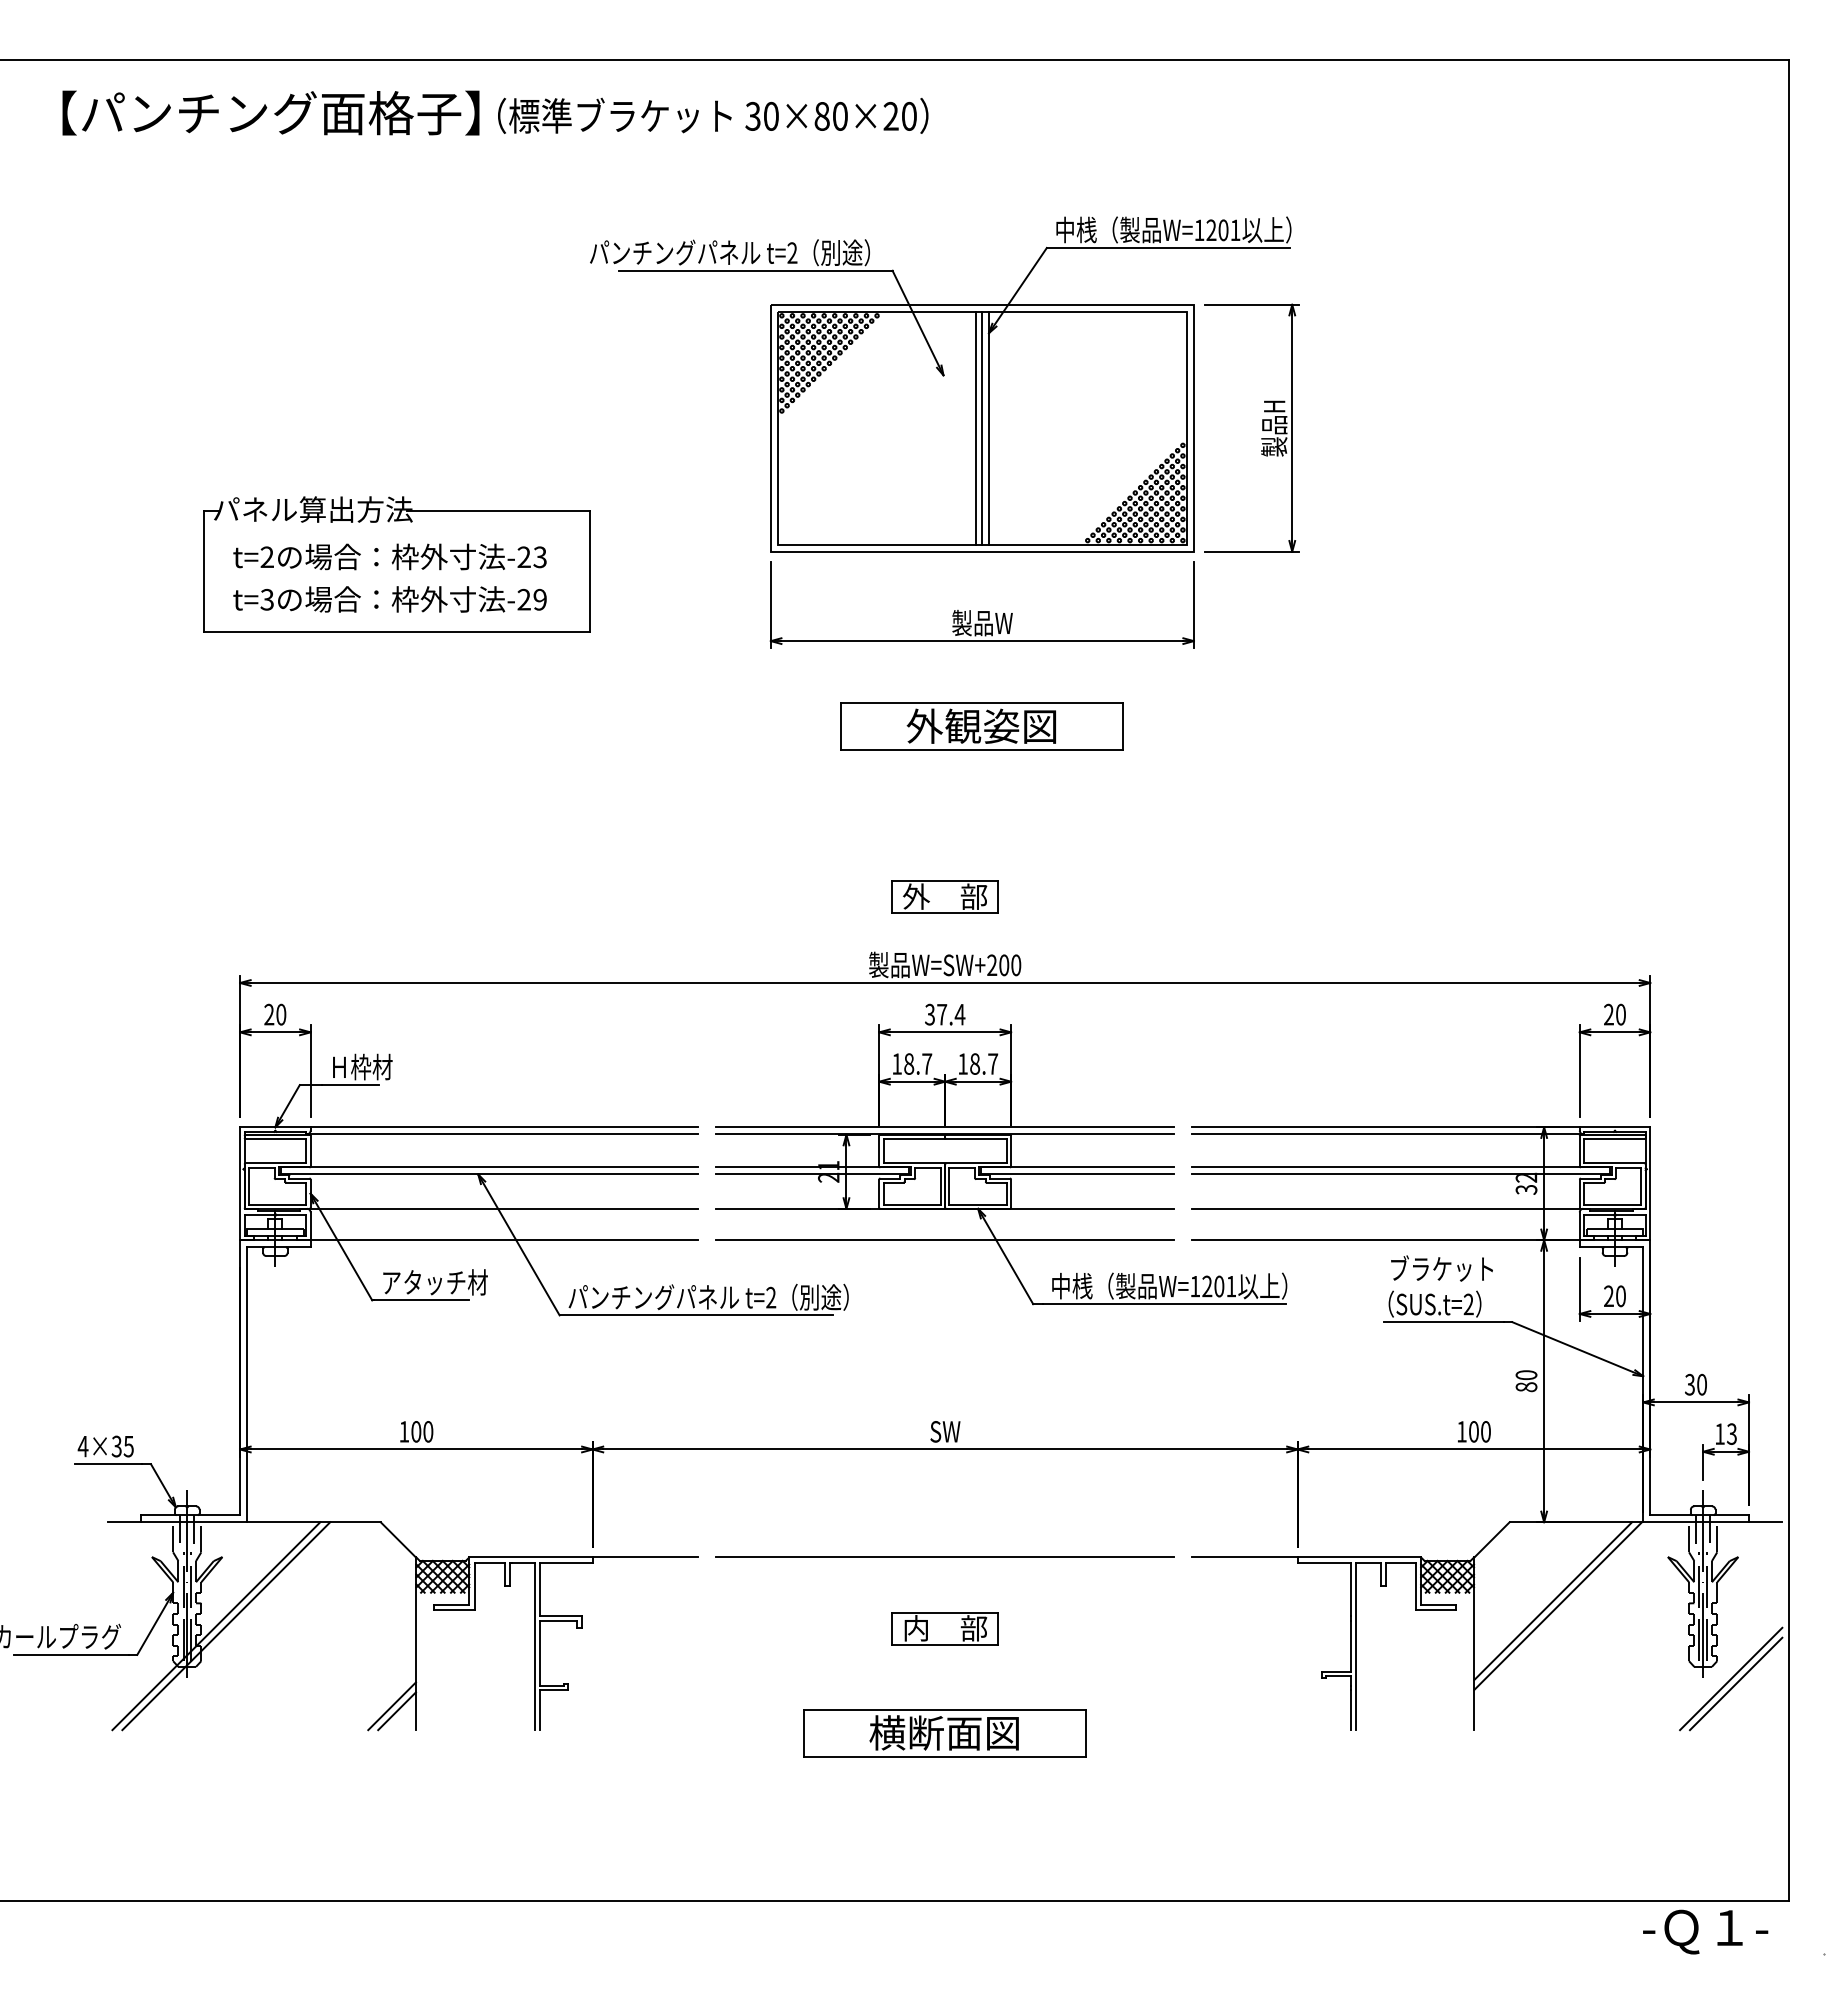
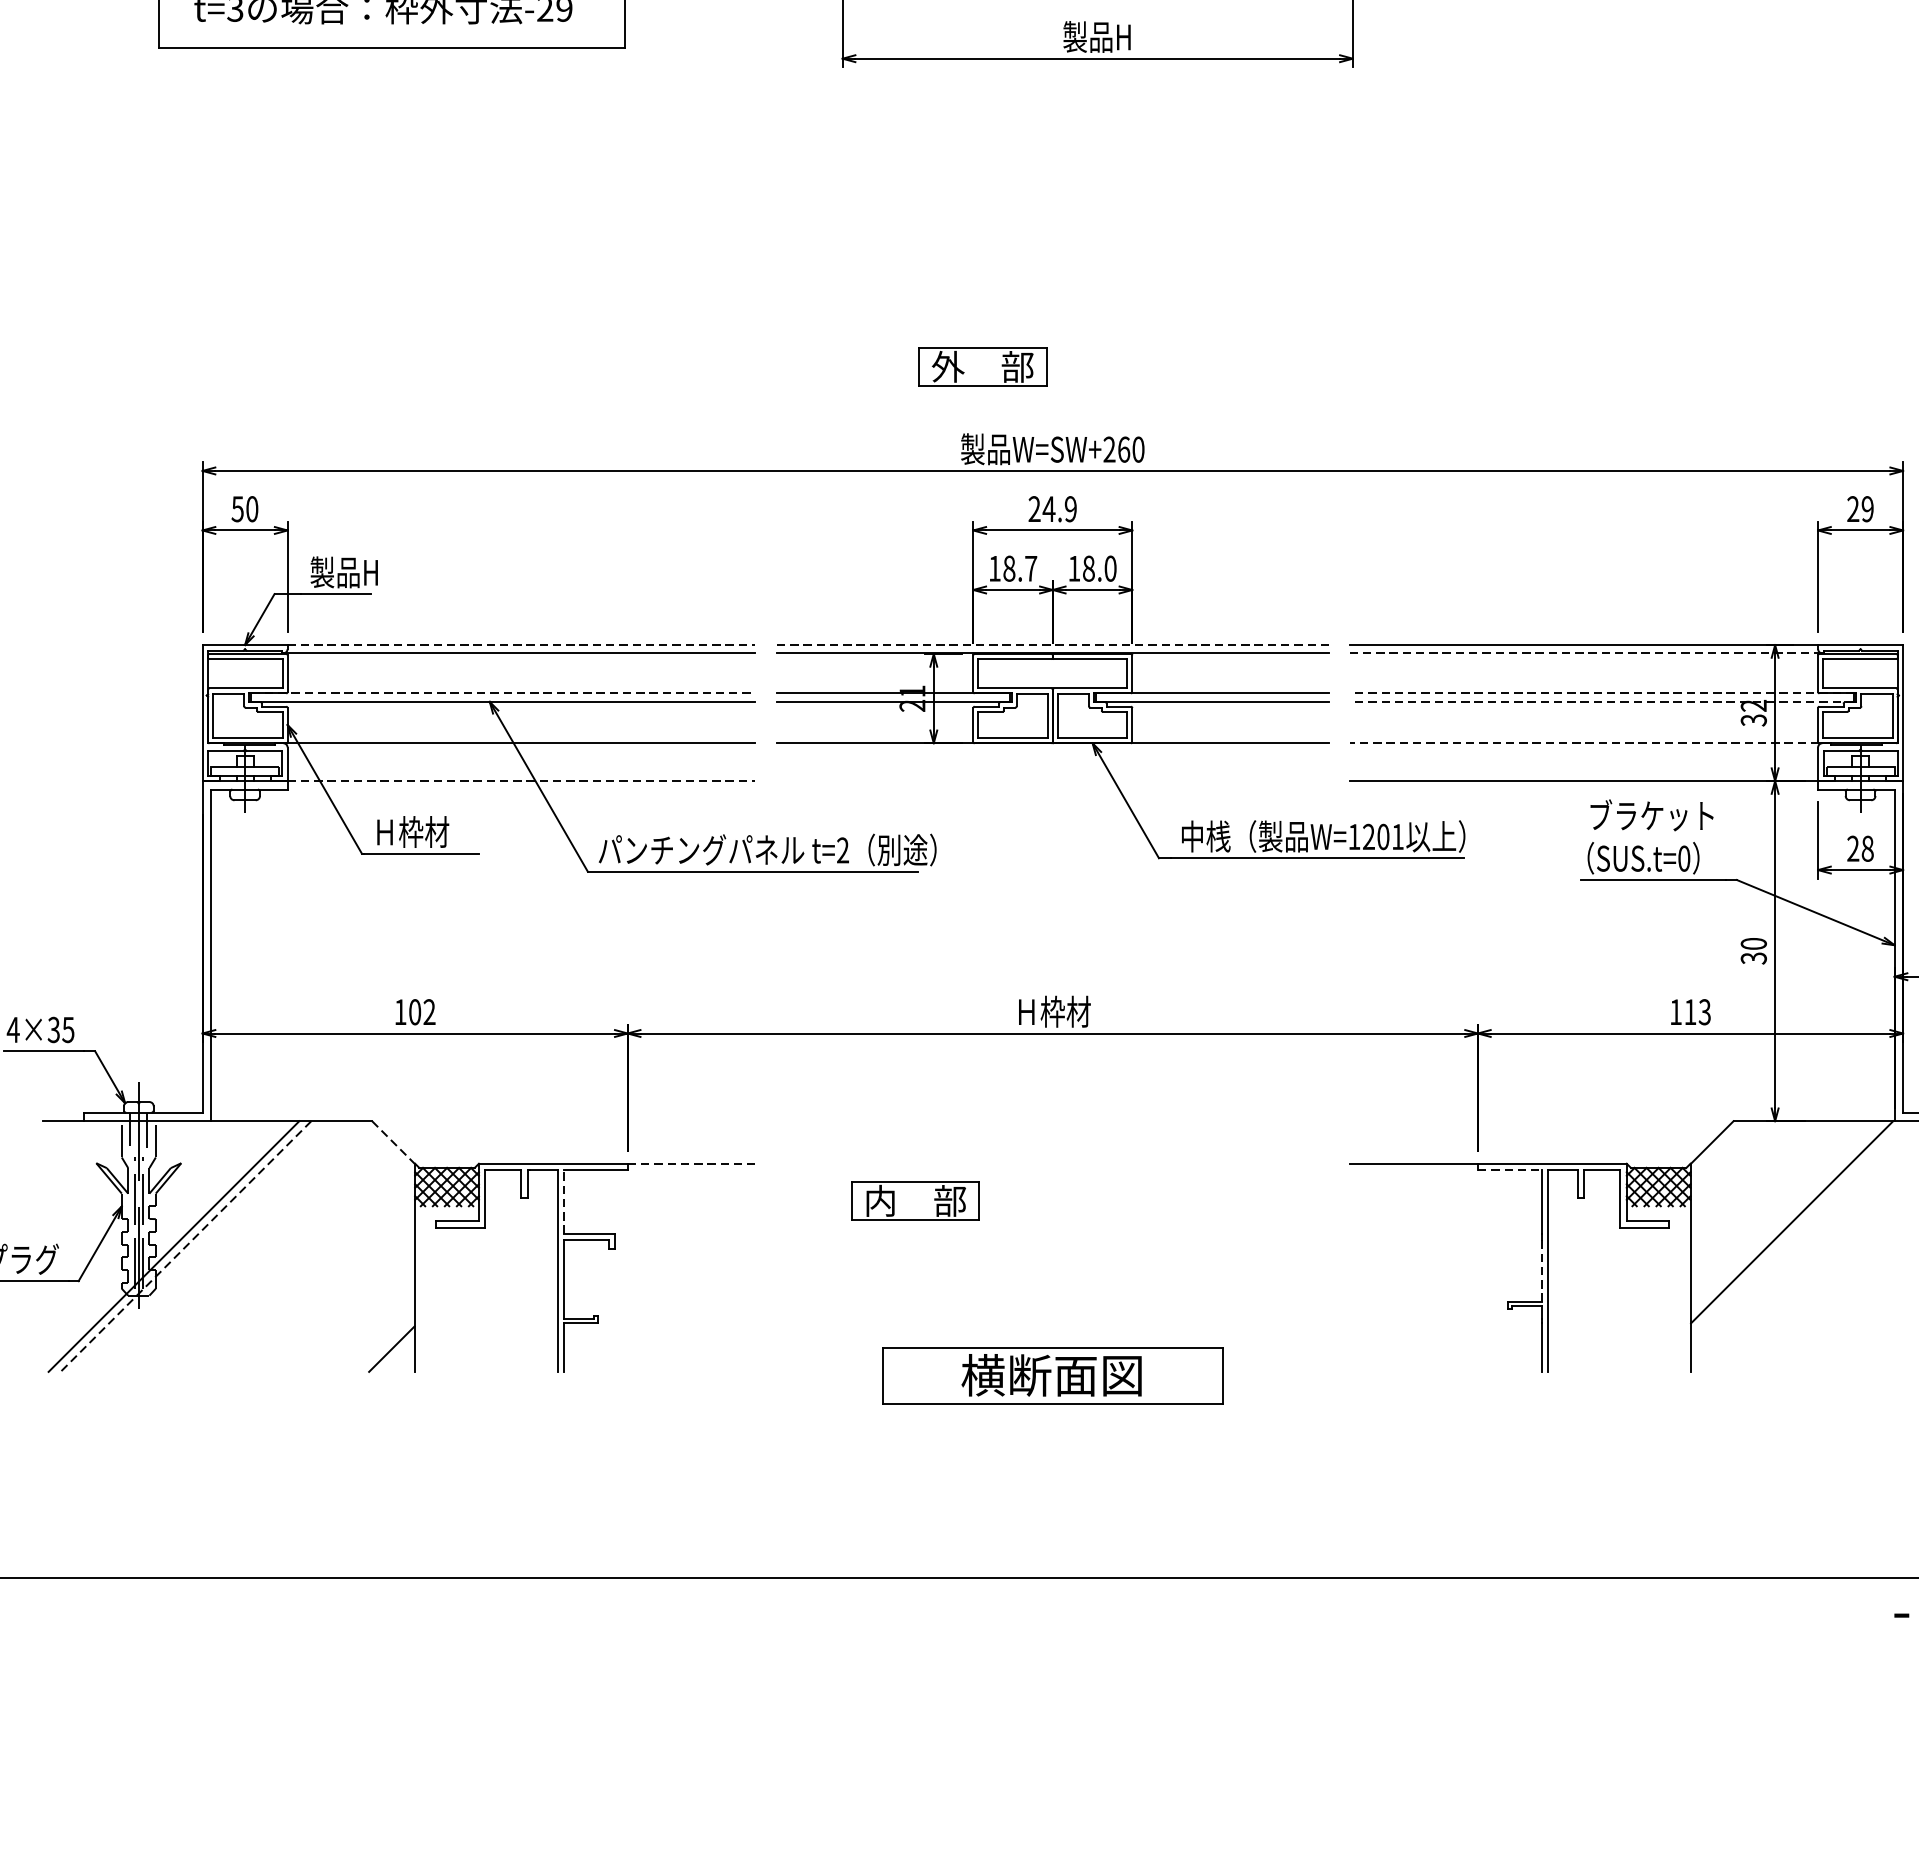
text: (982, 622) -> (1097, 36), 製品W -> 製品H
part: (981, 726) -> (1096, 161), removed
part: (944, 896) -> (982, 366), moved
text: (1004, 965) -> (1124, 449), W=SW+200 -> W=SW+260
text: (269, 1014) -> (238, 508), 20 -> 50
text: (945, 1014) -> (1053, 508), 37.4 -> 24.9
text: (1620, 1014) -> (1867, 508), 20 -> 29
text: (993, 1063) -> (1111, 568), 18.7 -> 18.0
text: (360, 1066) -> (347, 571), Ｈ枠材 -> 製品H
line: (504, 1127) -> (521, 645), solid -> dashed
line: (944, 1127) -> (1052, 645), solid -> dashed
line: (1387, 1134) -> (1586, 653), solid -> dashed
line: (489, 1167) -> (503, 693), solid -> dashed
line: (1400, 1167) -> (1601, 693), solid -> dashed
line: (1400, 1174) -> (1601, 701), solid -> dashed
line: (1385, 1208) -> (1583, 742), solid -> dashed
line: (504, 1240) -> (521, 781), solid -> dashed
line: (945, 1240) -> (1053, 781), removed
text: (435, 1282) -> (438, 832), アタッチ材 -> Ｈ枠材
text: (1620, 1296) -> (1867, 849), 20 -> 28
text: (1468, 1304) -> (1683, 858), SUS.t=2 -> SUS.t=0
text: (1526, 1387) -> (1753, 958), 80 -> 30
text: (428, 1431) -> (429, 1011), 100 -> 102
text: (946, 1431) -> (1054, 1011), SW -> Ｈ枠材
text: (1479, 1431) -> (1697, 1011), 100 -> 113
line: (398, 1539) -> (393, 1142), solid -> dashed
line: (645, 1557) -> (691, 1163), solid -> dashed
line: (945, 1557) -> (1053, 1163), removed
line: (1324, 1562) -> (1510, 1169), solid -> dashed
line: (539, 1588) -> (563, 1201), solid -> dashed
line: (1553, 1600) -> (1786, 1215), removed
line: (225, 1626) -> (184, 1246), solid -> dashed
part: (944, 1628) -> (914, 1201), moved
line: (1350, 1646) -> (1541, 1271), solid -> dashed
line: (391, 1706) -> (385, 1343), removed

